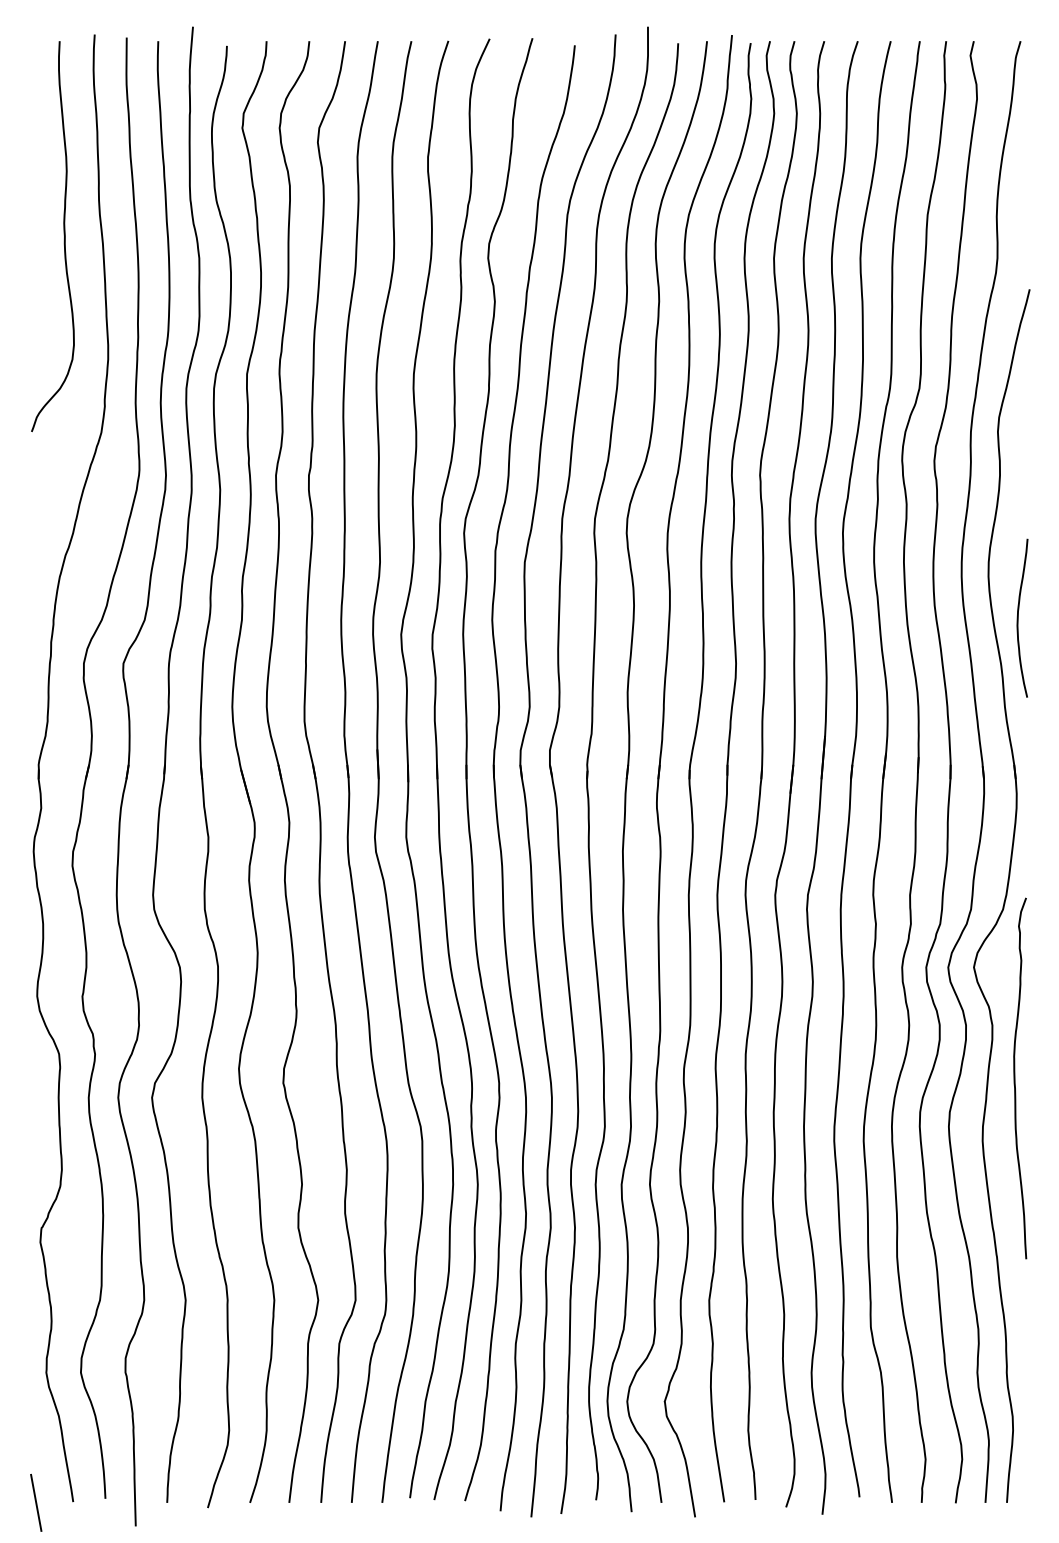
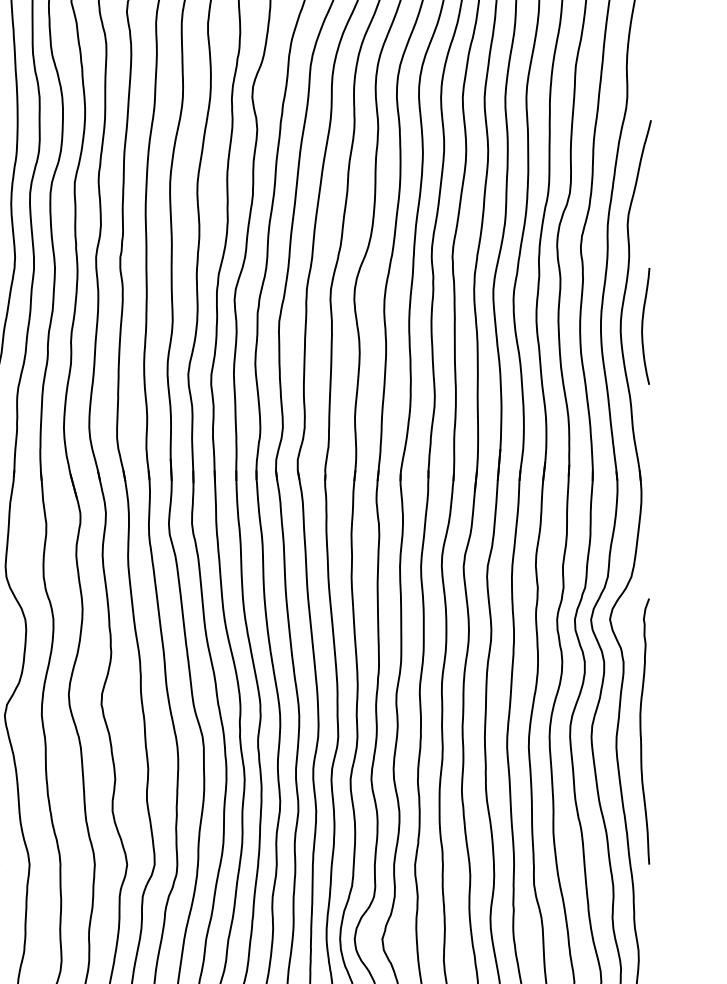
curve: (1018, 617) -> (642, 325), moved
curve: (1015, 1078) -> (641, 731), moved

